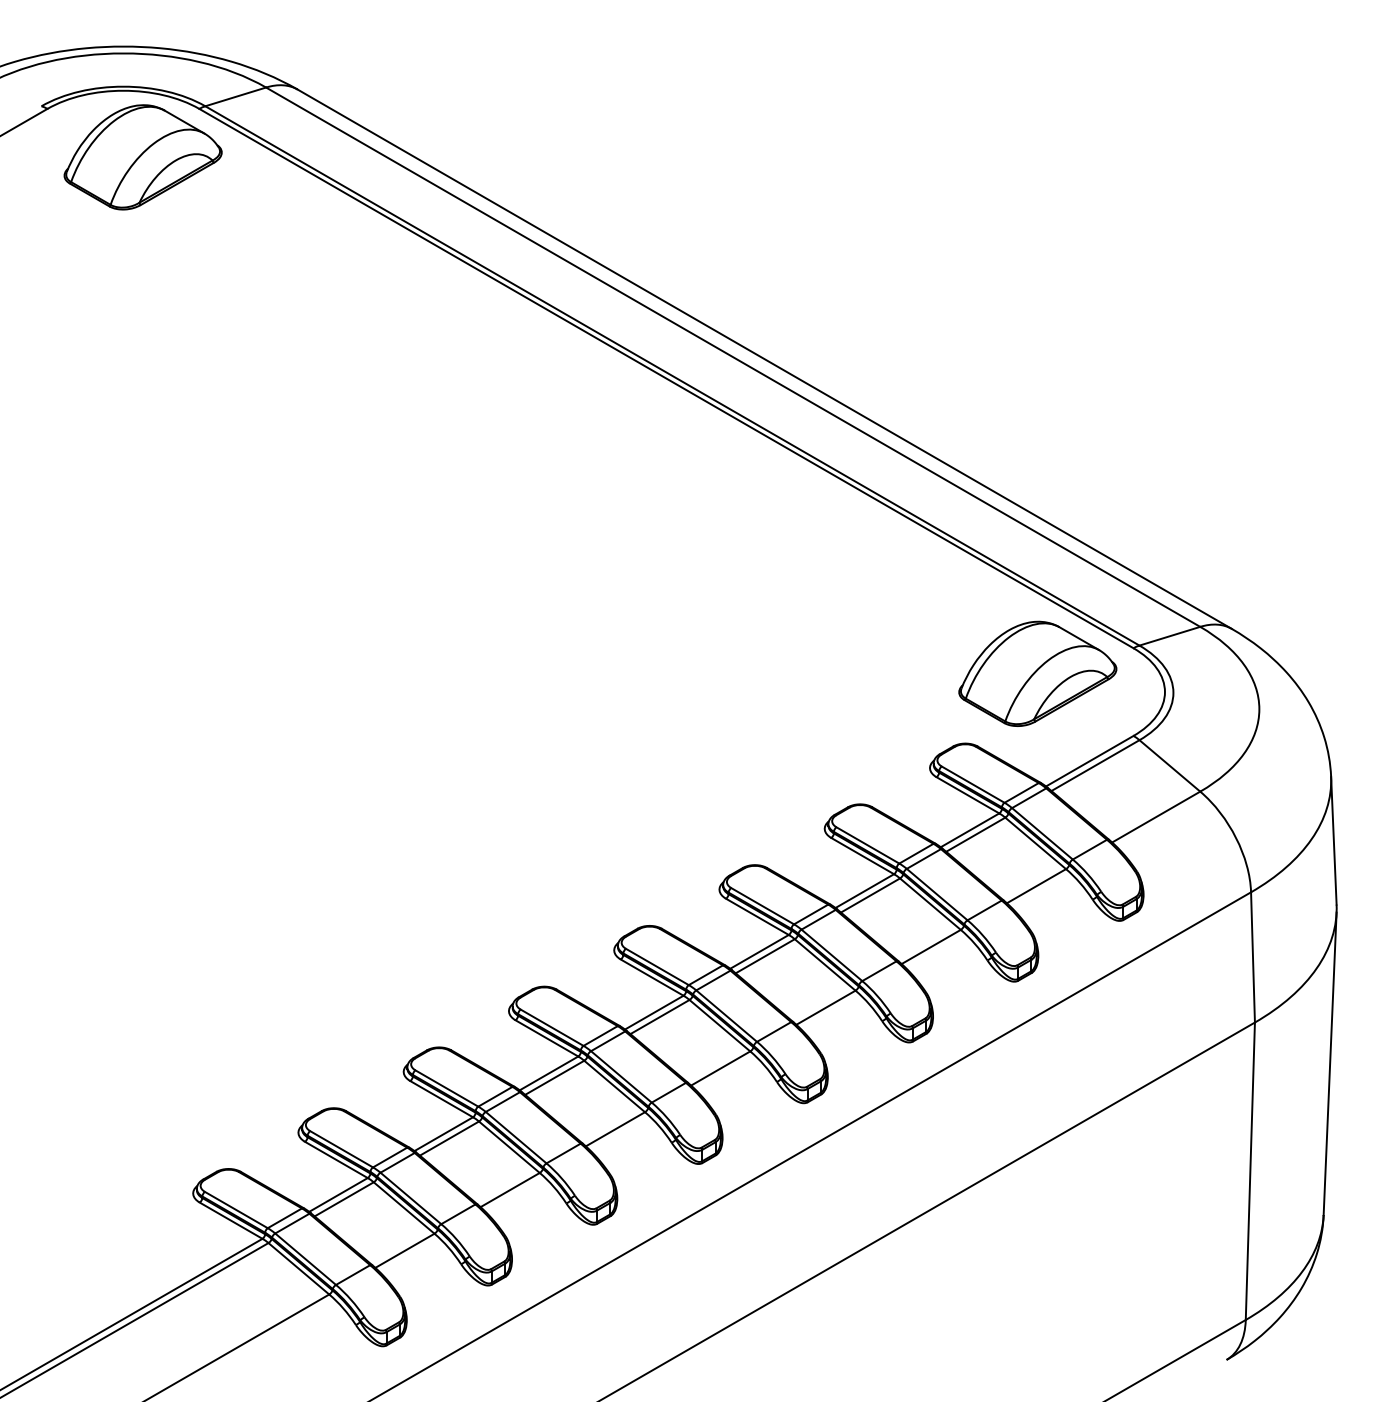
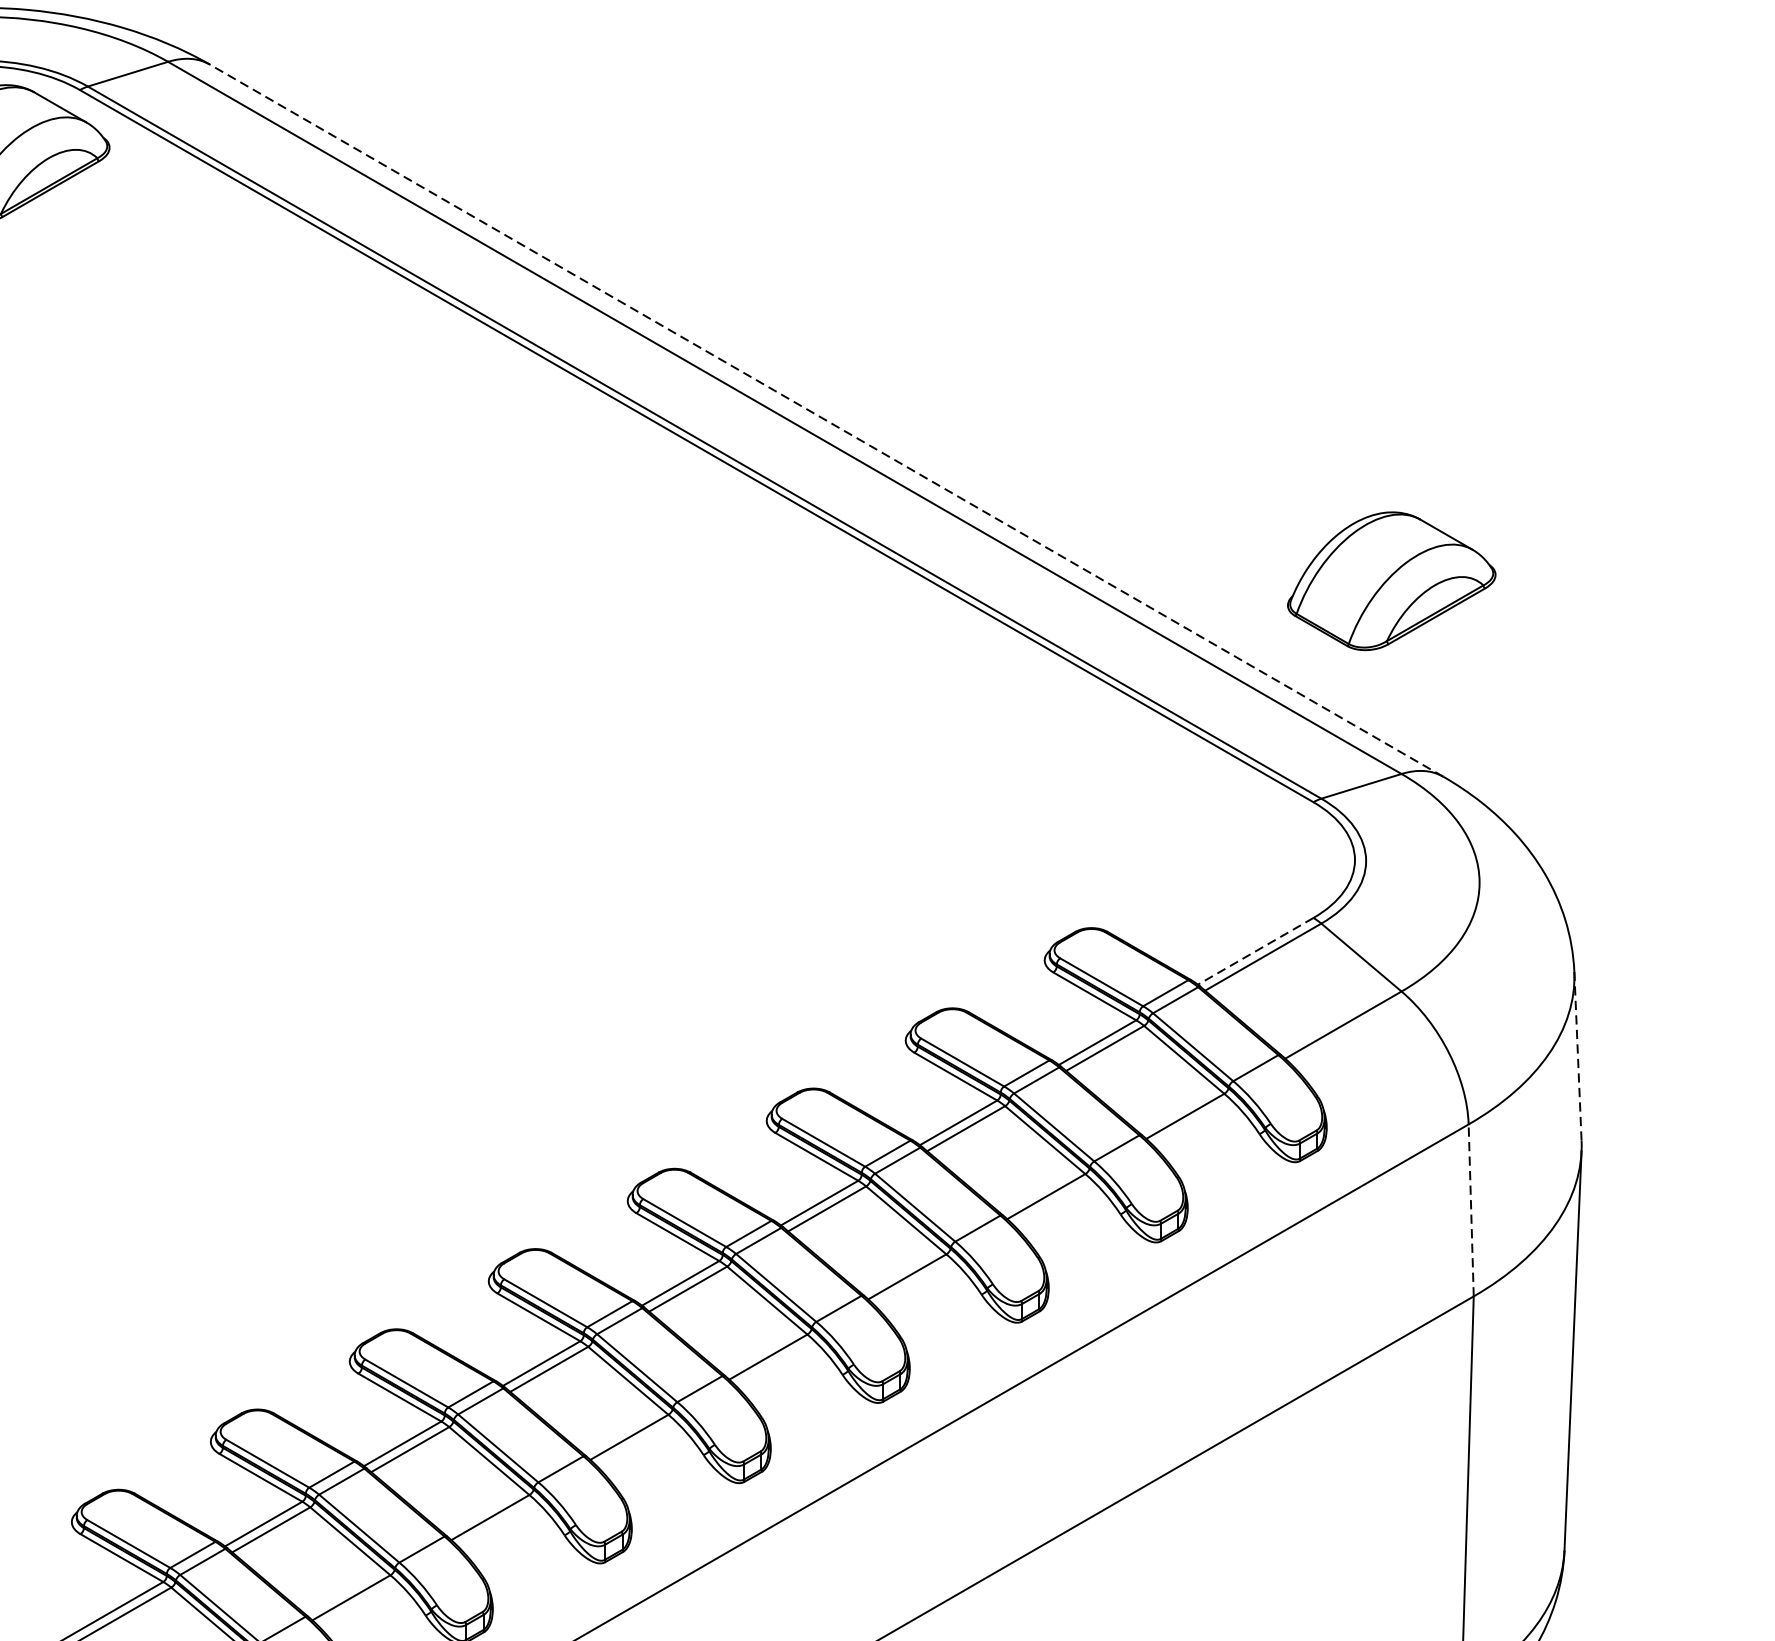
line: (764, 359) -> (826, 420), solid -> dashed
part: (1037, 673) -> (1391, 580), moved
line: (1089, 761) -> (1255, 951), solid -> dashed
line: (1333, 841) -> (1577, 1057), solid -> dashed
line: (1252, 956) -> (1470, 1209), solid -> dashed

